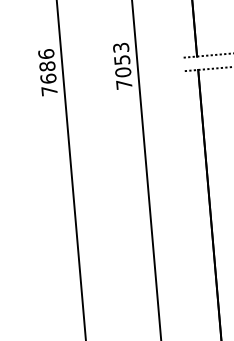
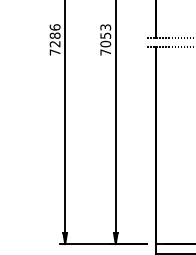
text: (47, 77) -> (54, 43), 7686 -> 7286

